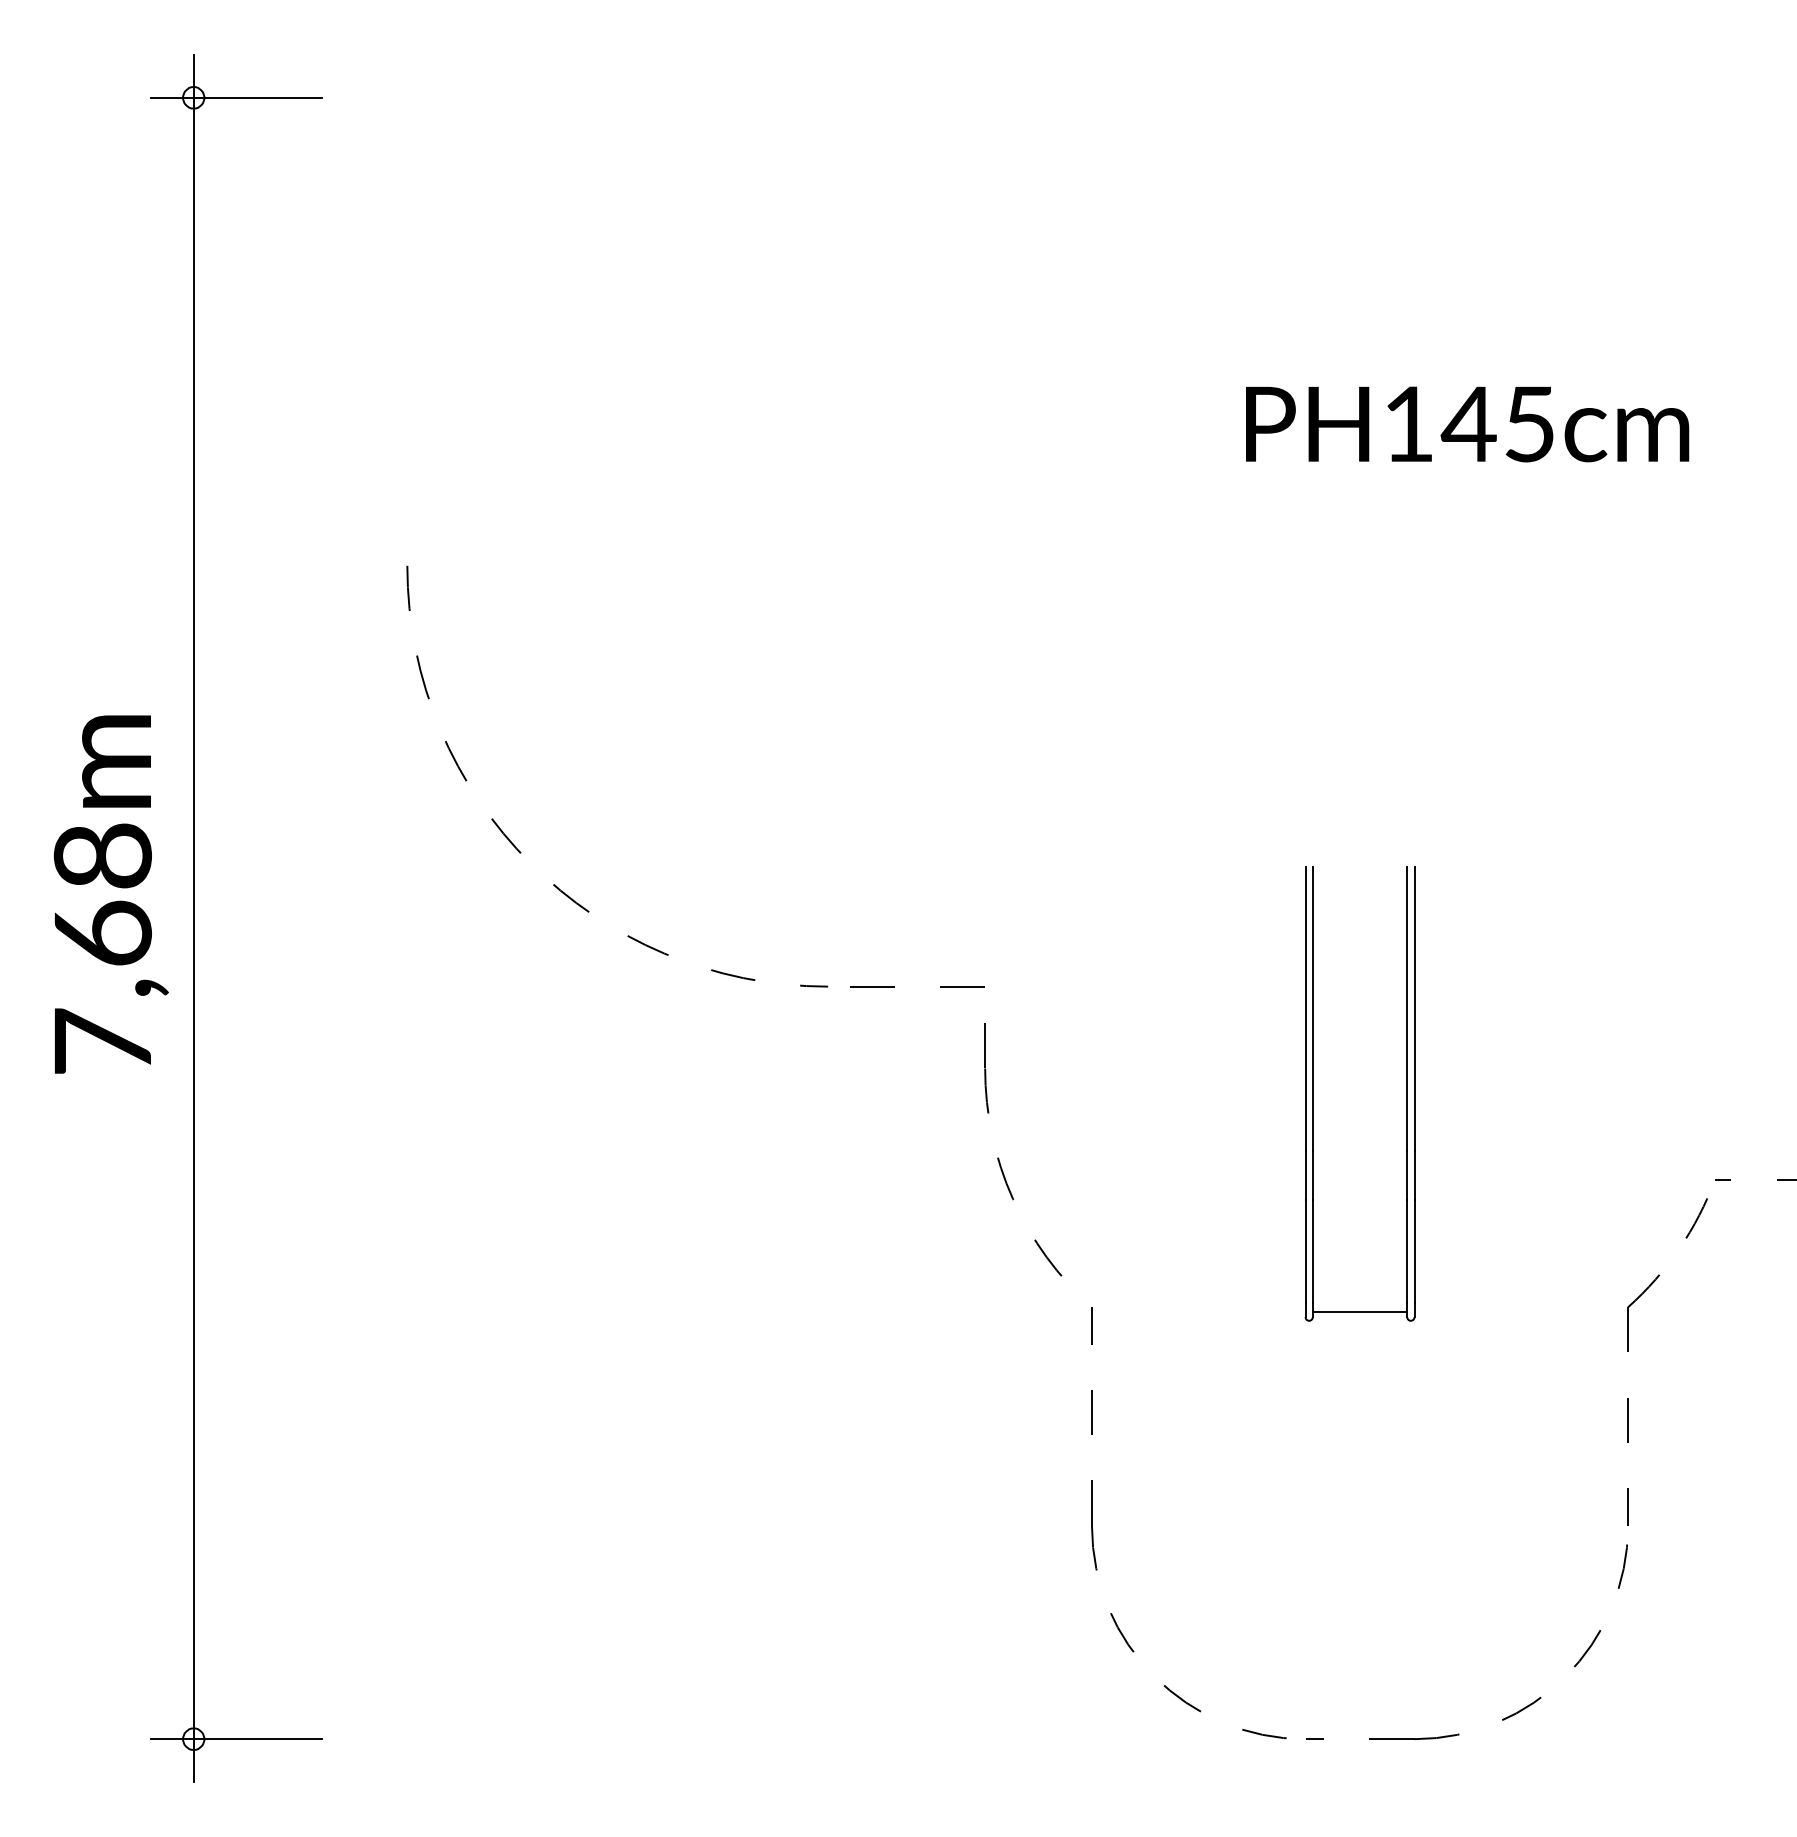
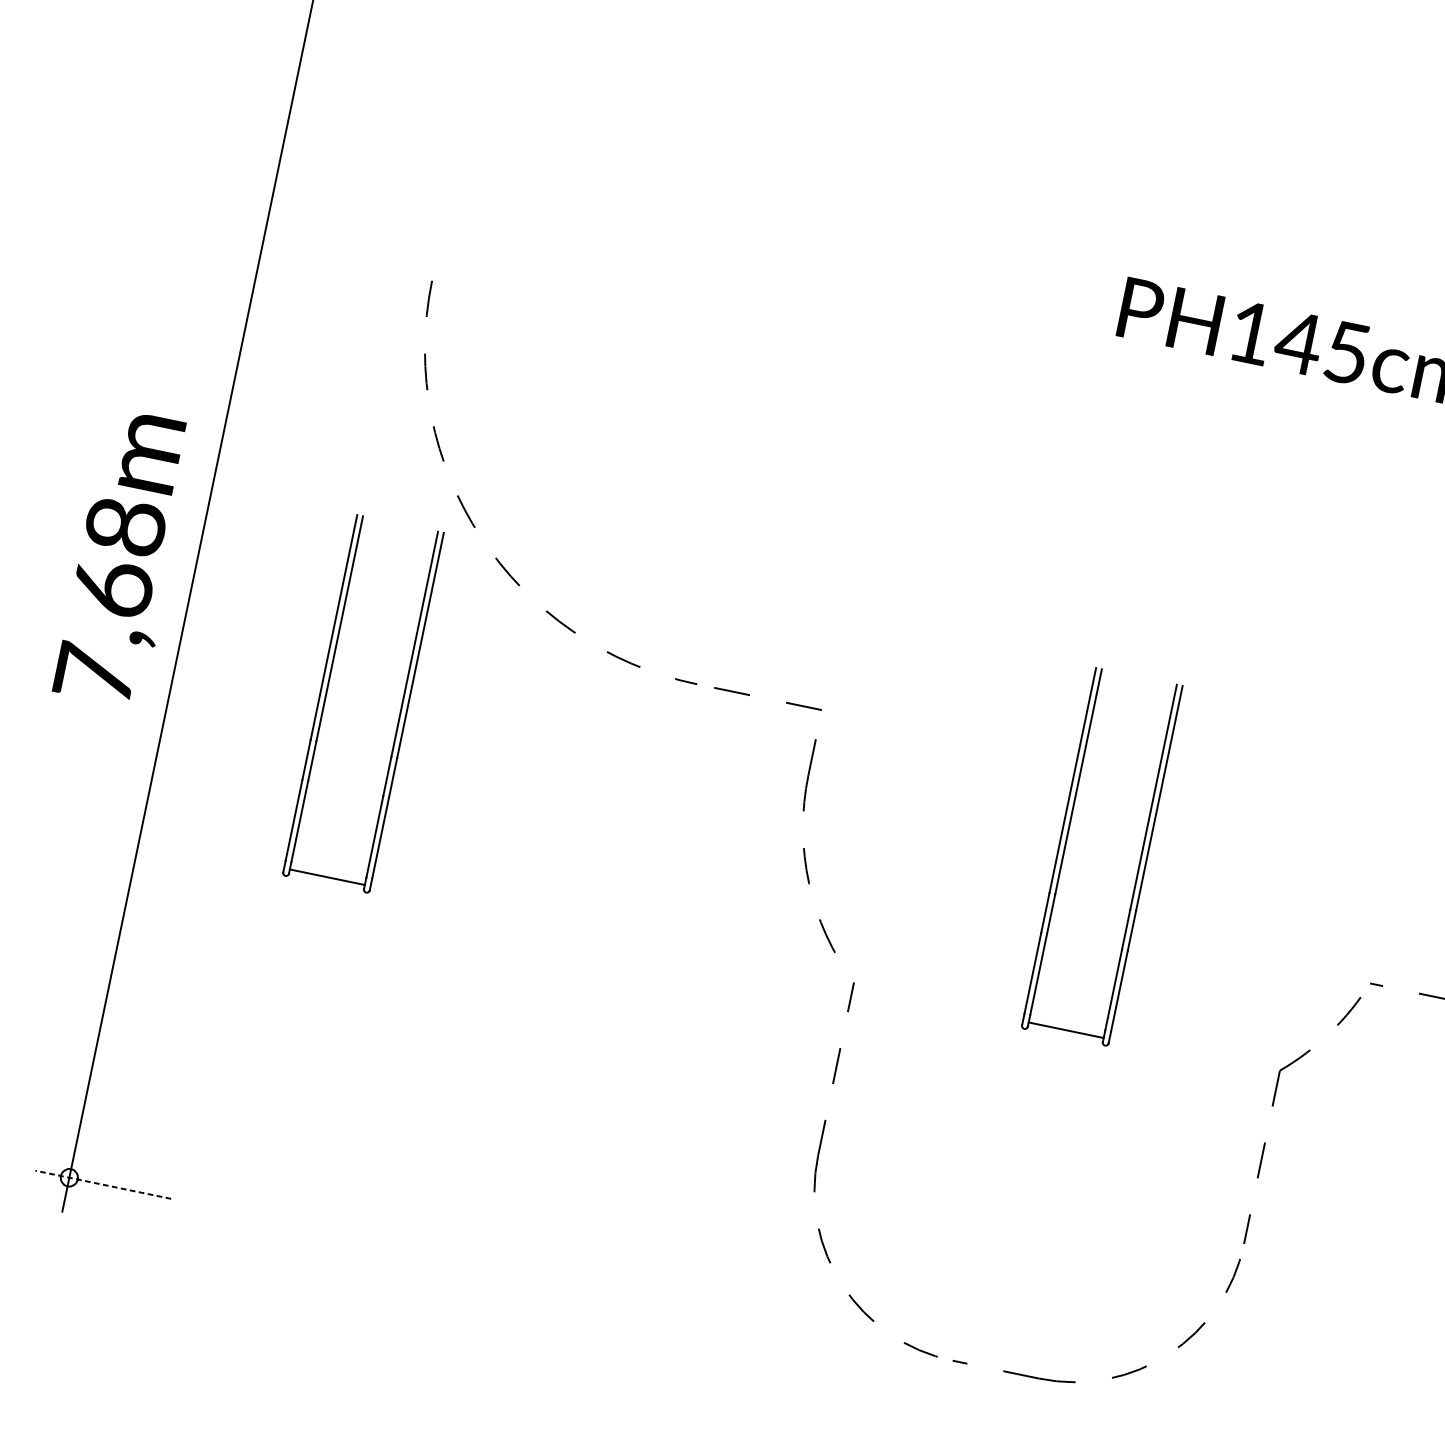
text: (110, 894) -> (125, 558), moved
part: (383, 1093) -> (326, 696), added
line: (235, 1739) -> (102, 1184), solid -> dashed

